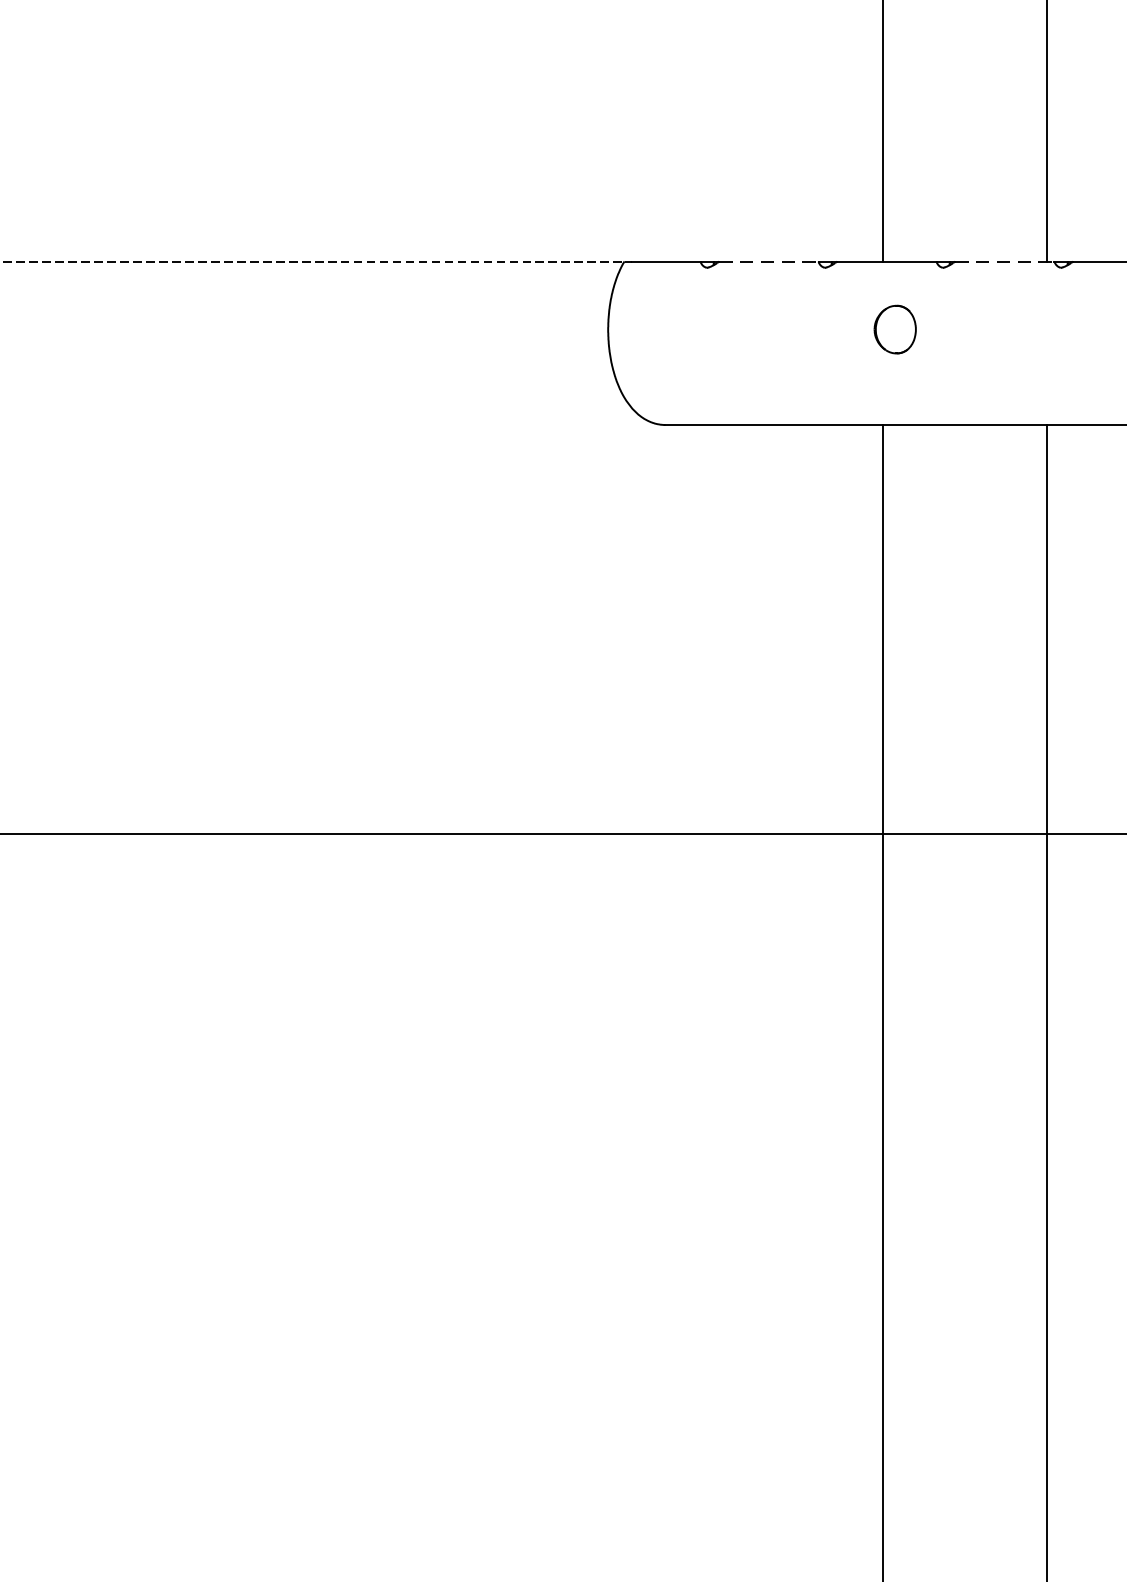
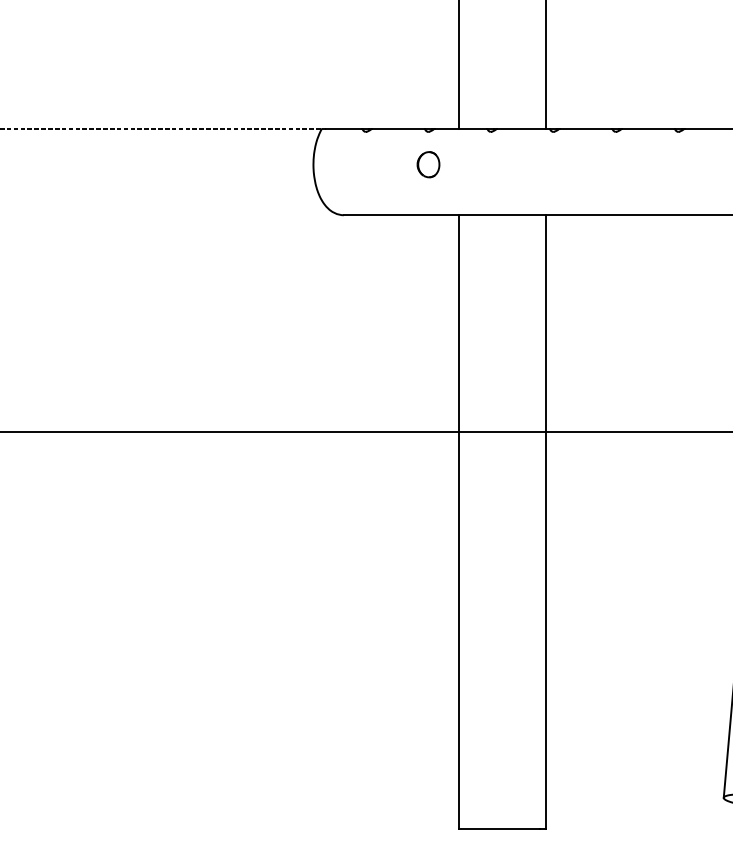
line: (770, 261) -> (399, 128), dashed -> solid
line: (1006, 261) -> (524, 128), dashed -> solid
part: (895, 329) -> (428, 164), moved

